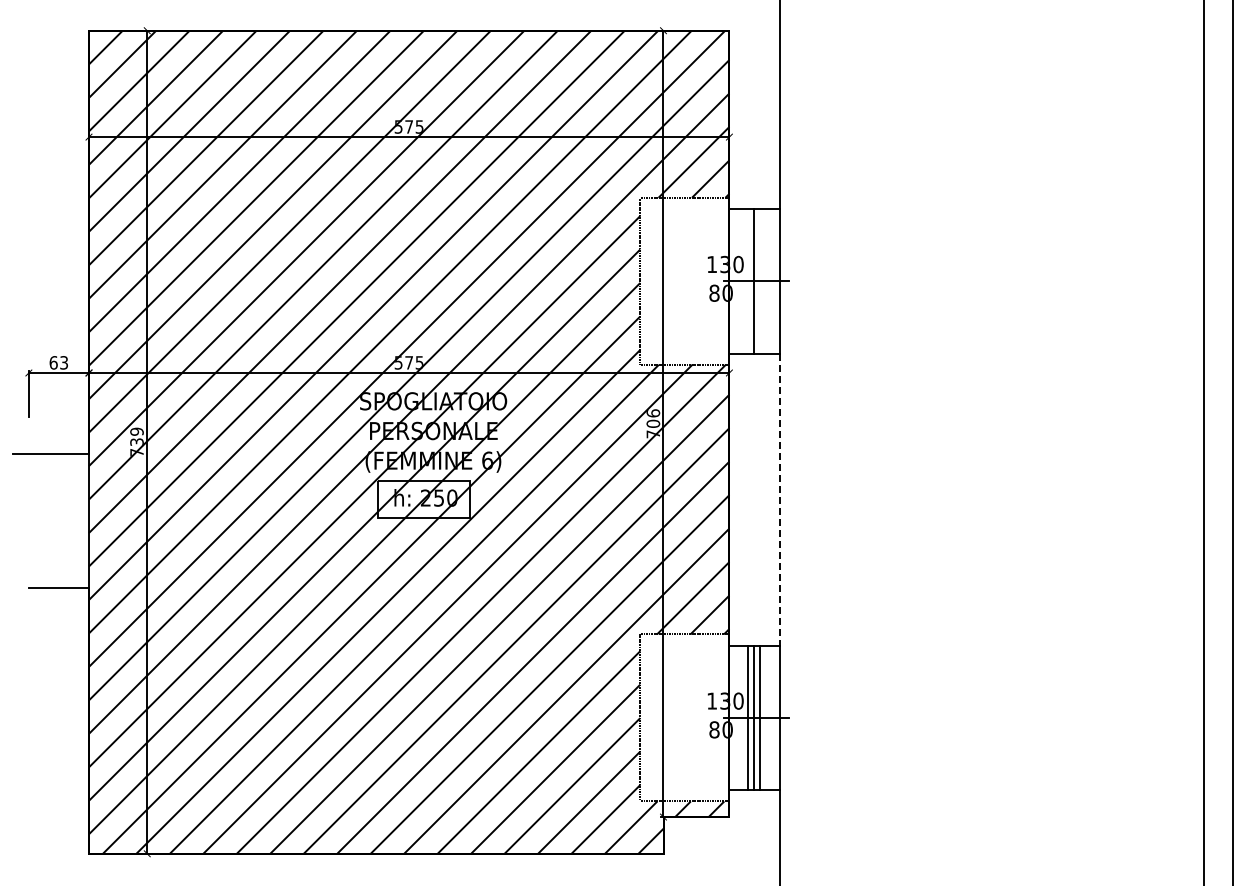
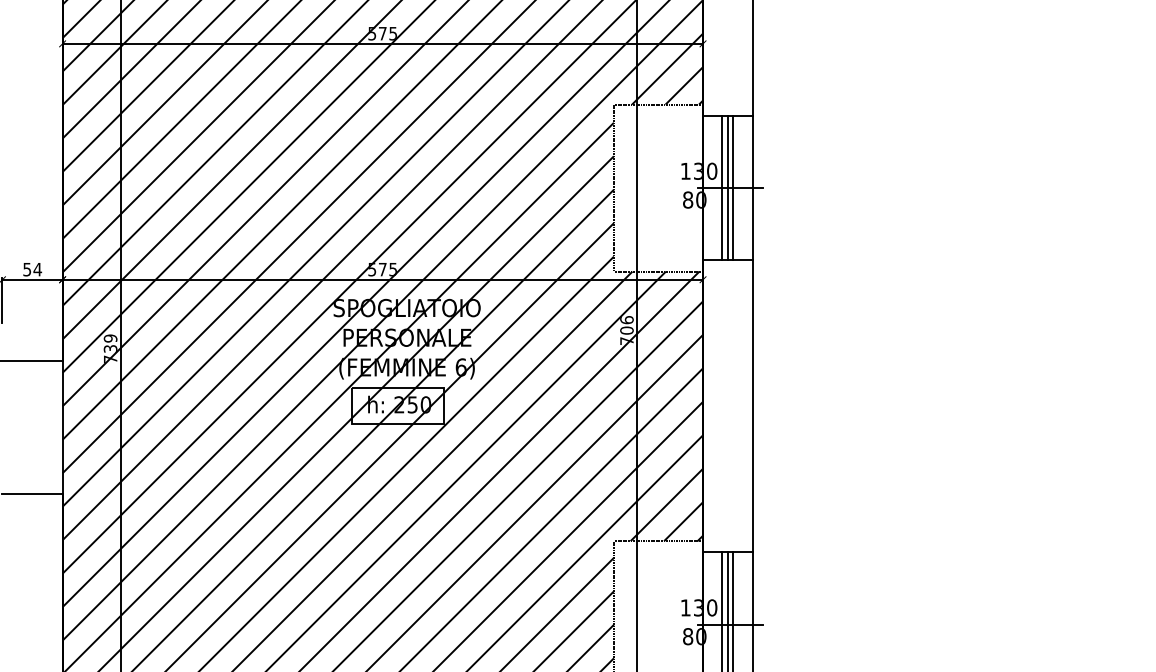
line: (748, 280) -> (722, 187), added
line: (759, 280) -> (733, 187), added
text: (58, 362) -> (32, 269), 63 -> 54
line: (779, 499) -> (753, 406), dashed -> solid

